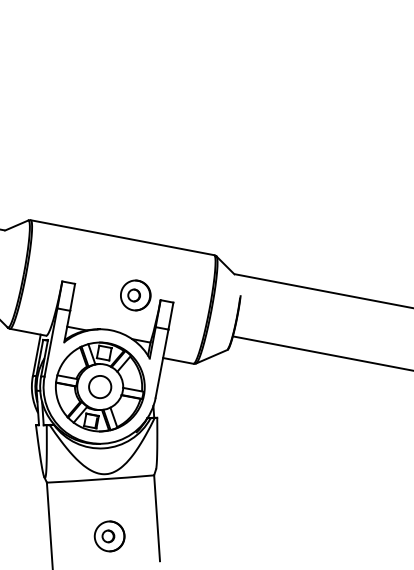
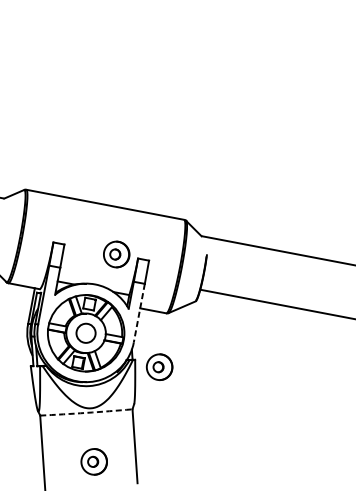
line: (162, 363) -> (139, 313), solid -> dashed
part: (185, 426) -> (159, 367), added
arc: (100, 479) -> (86, 412), solid -> dashed

